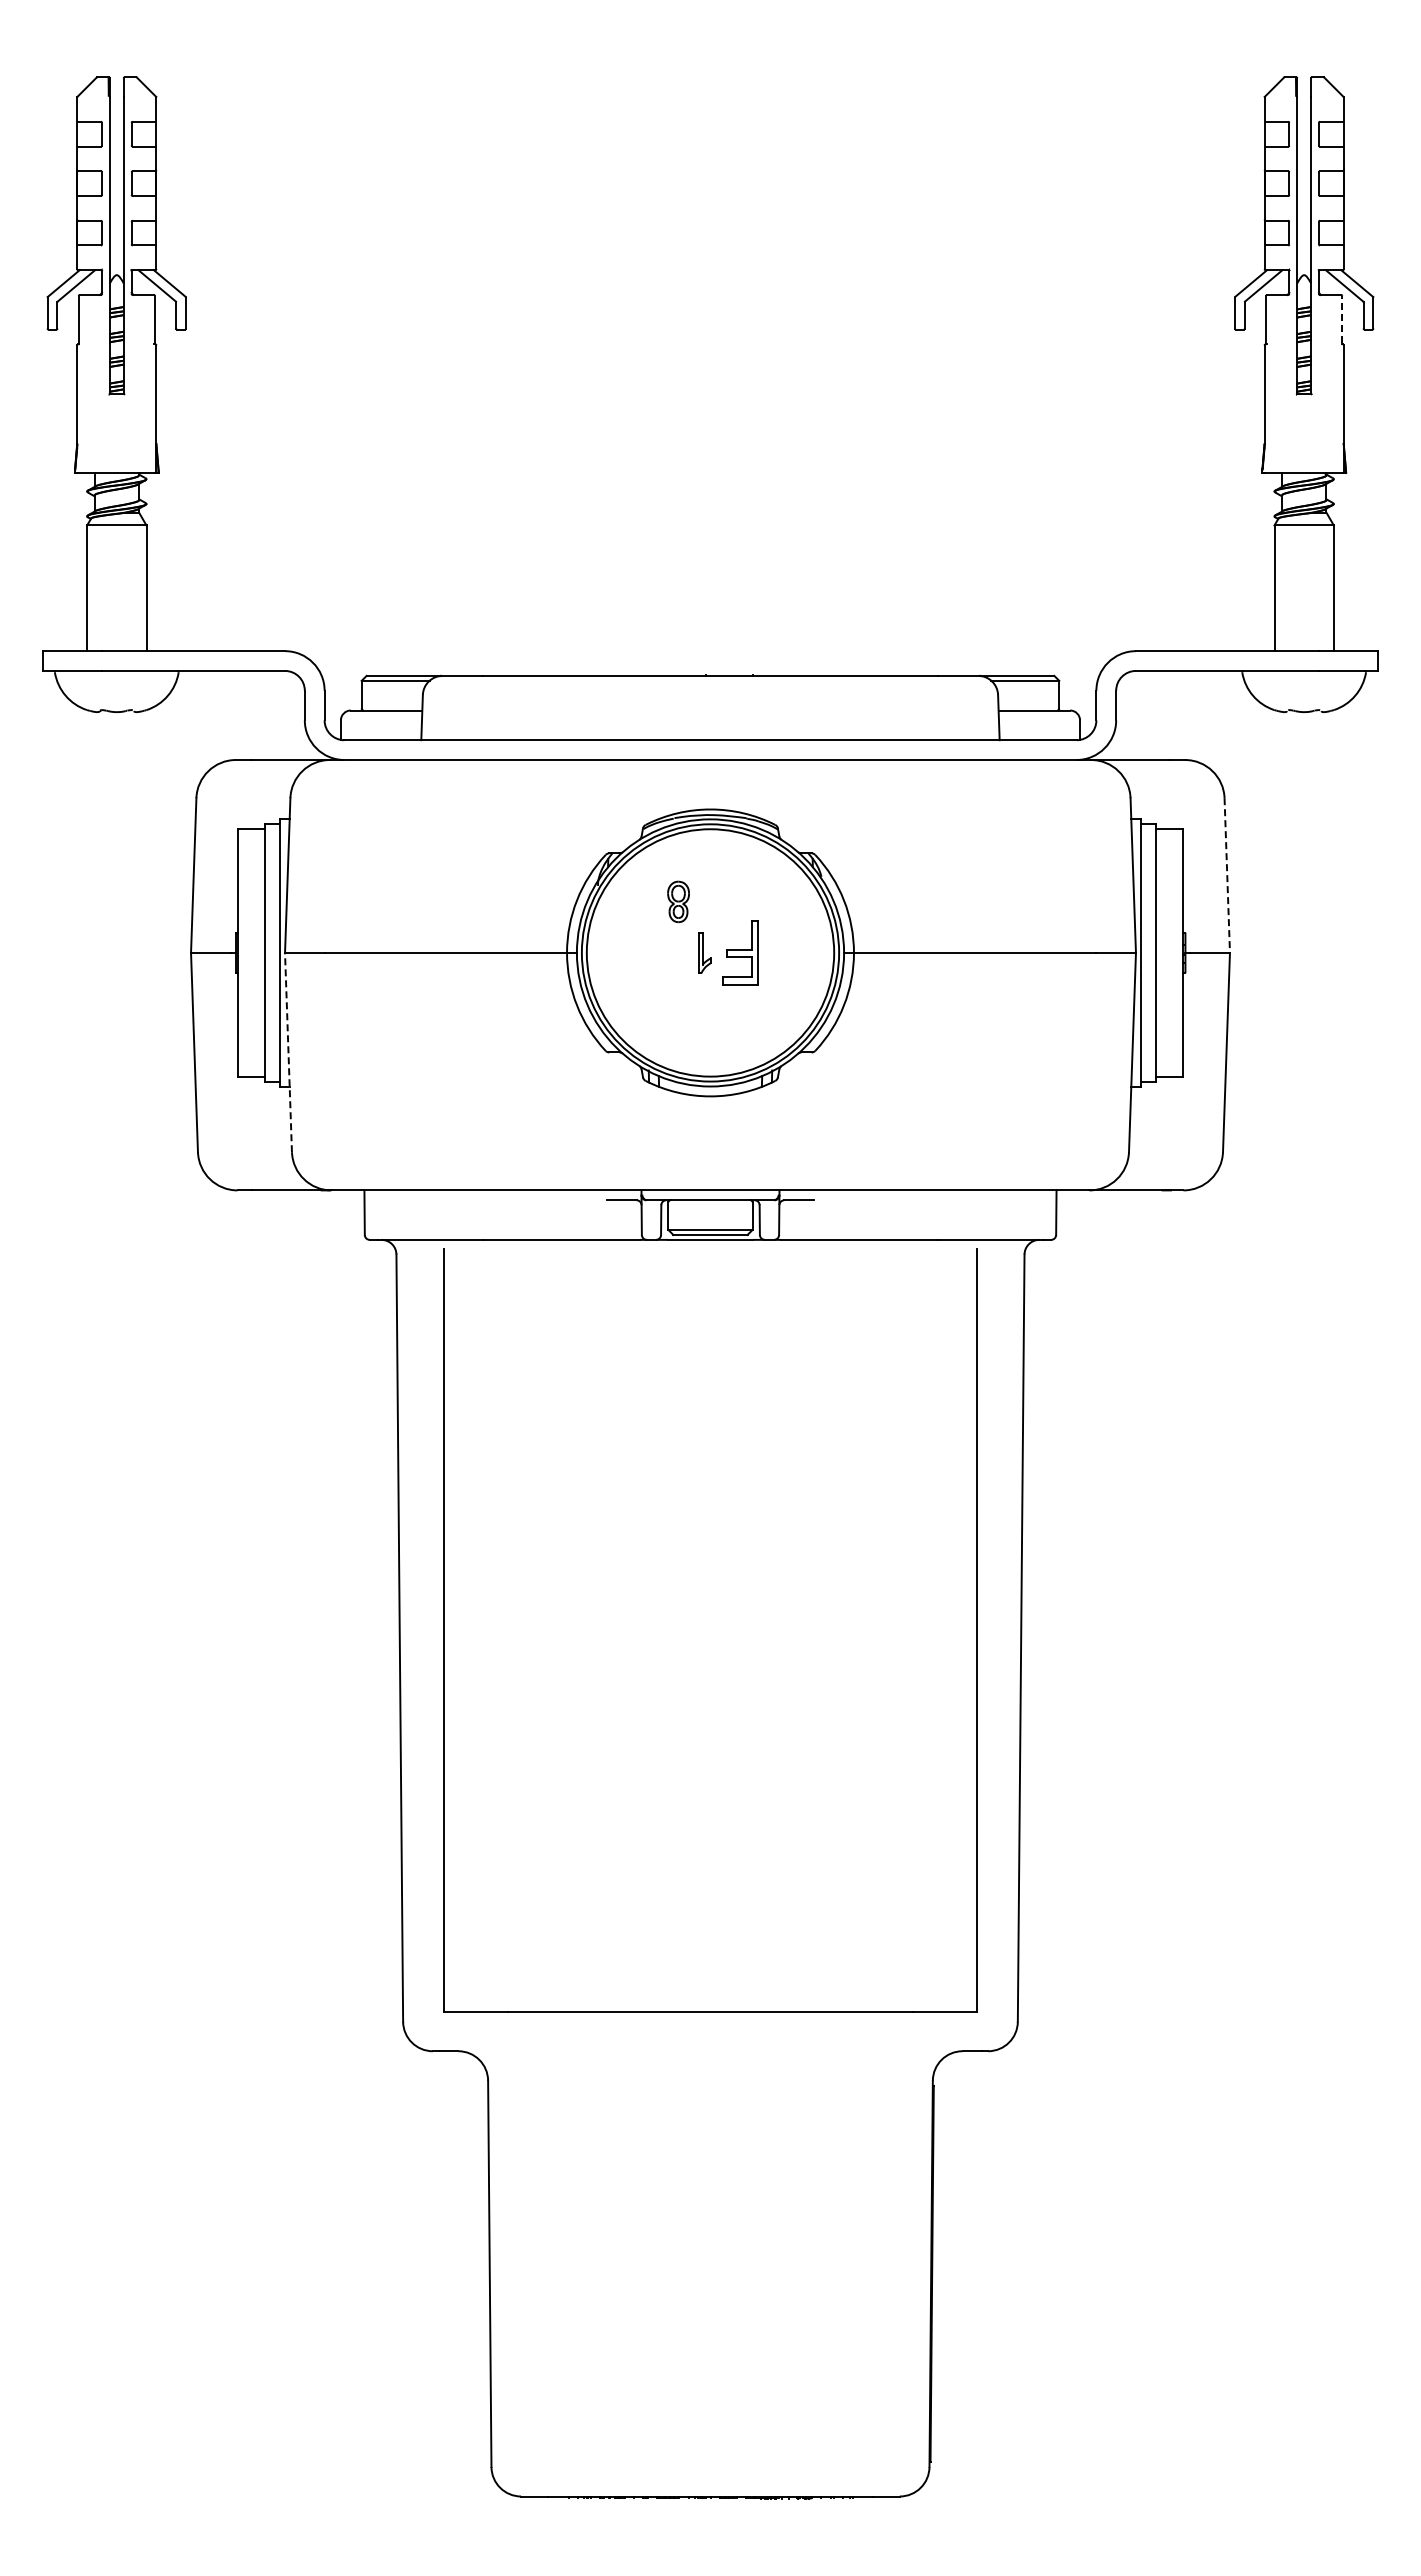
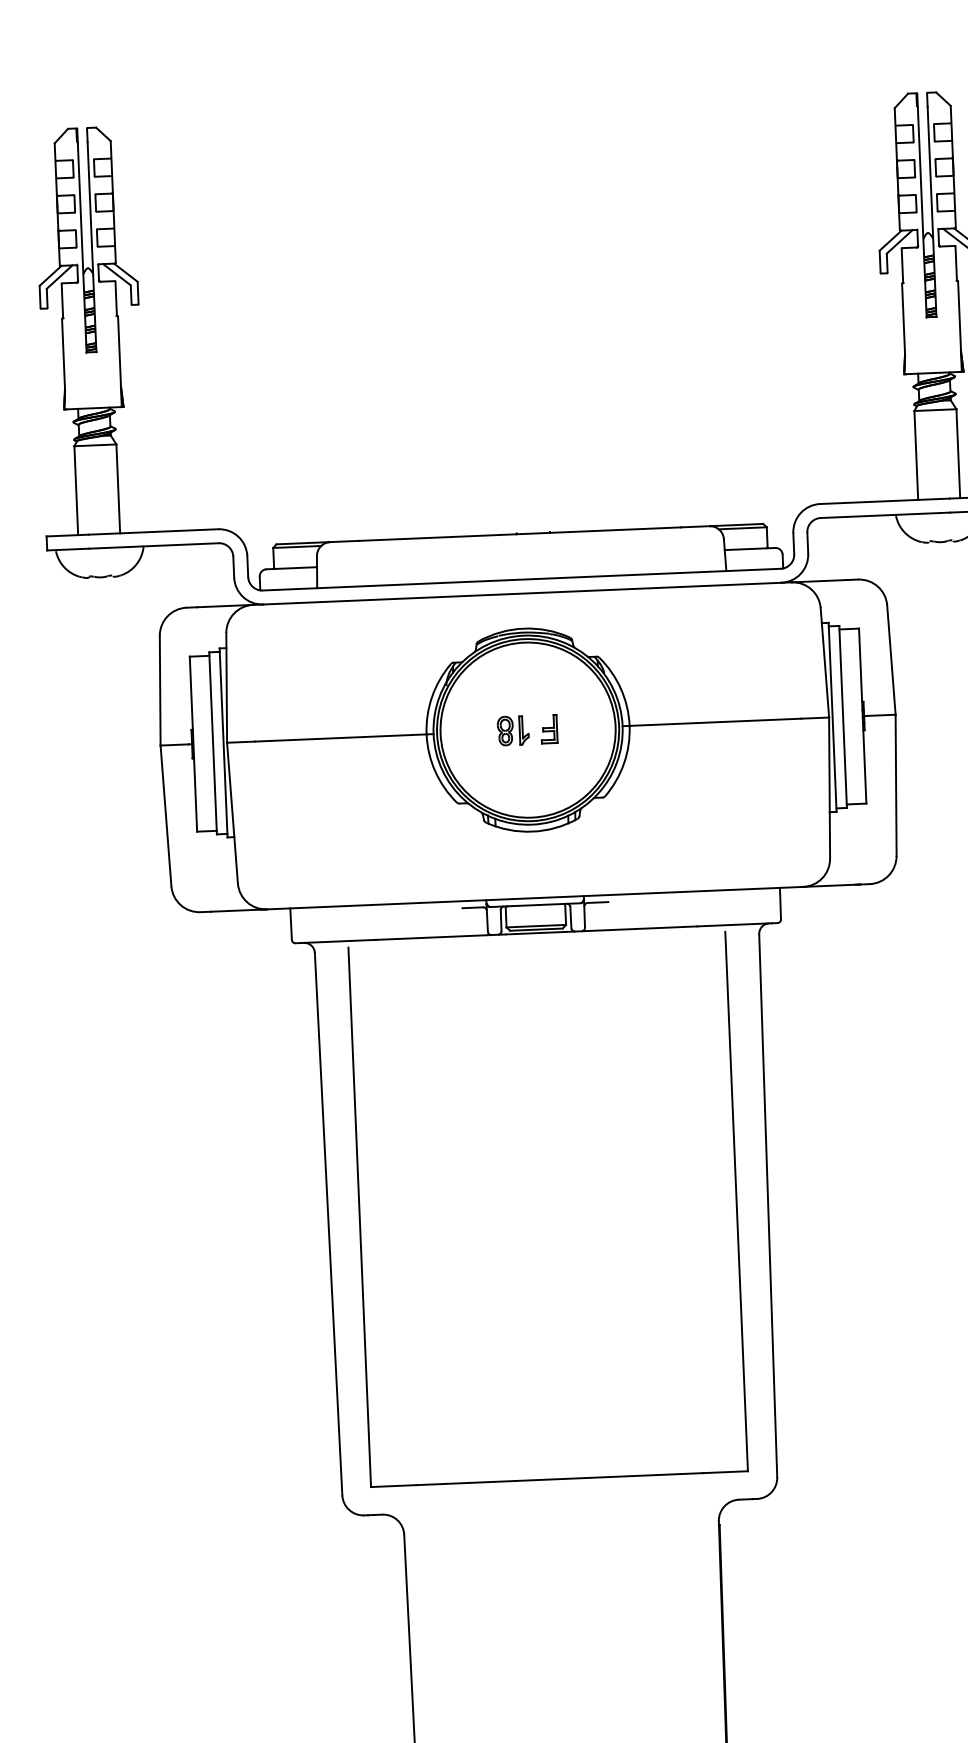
line: (1342, 319) -> (956, 263), dashed -> solid
line: (1227, 876) -> (891, 660), dashed -> solid
part: (678, 901) -> (505, 730), moved
part: (739, 952) -> (548, 728), size x0.62
line: (288, 1052) -> (232, 813), dashed -> solid

